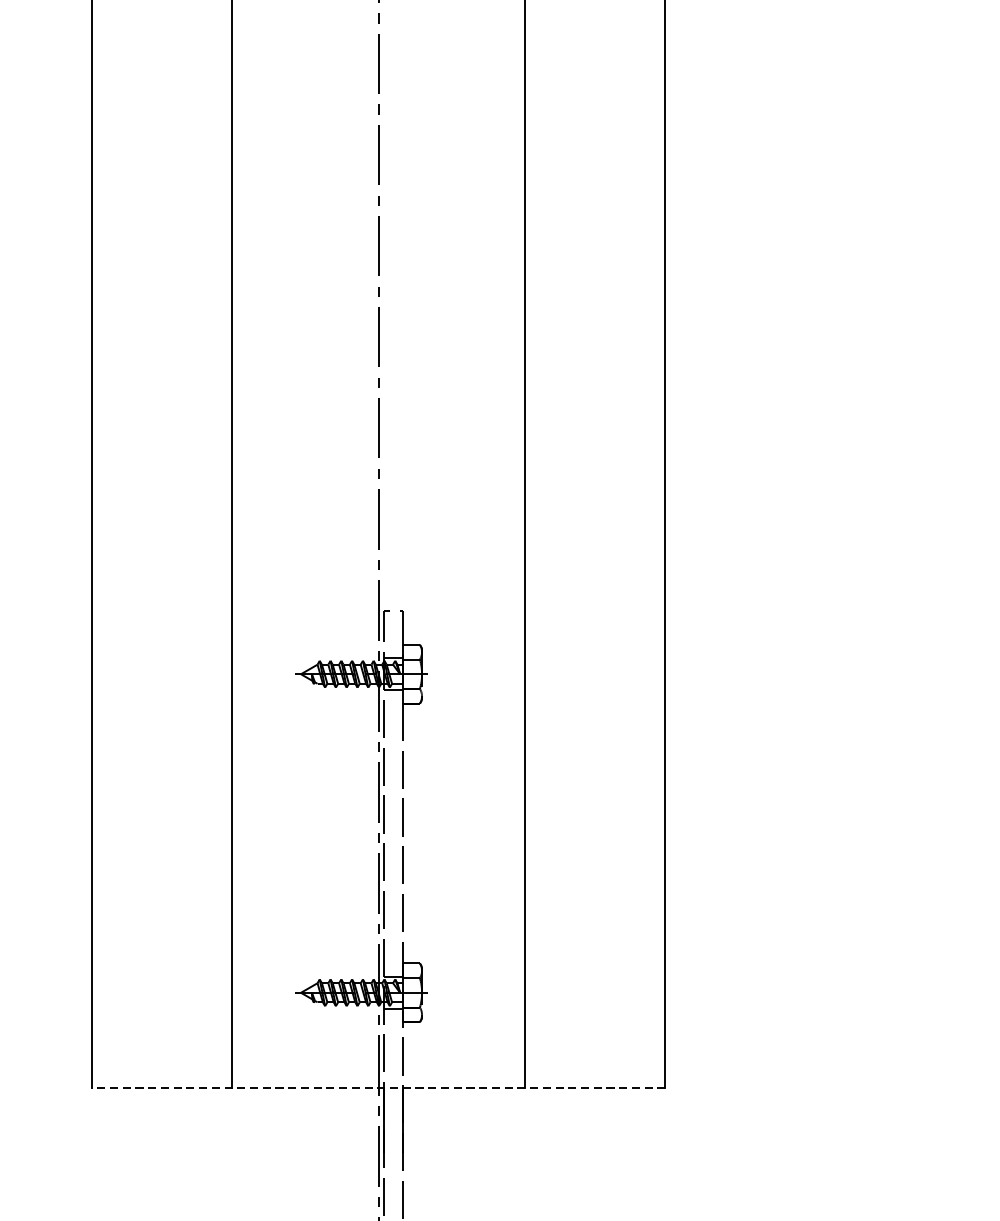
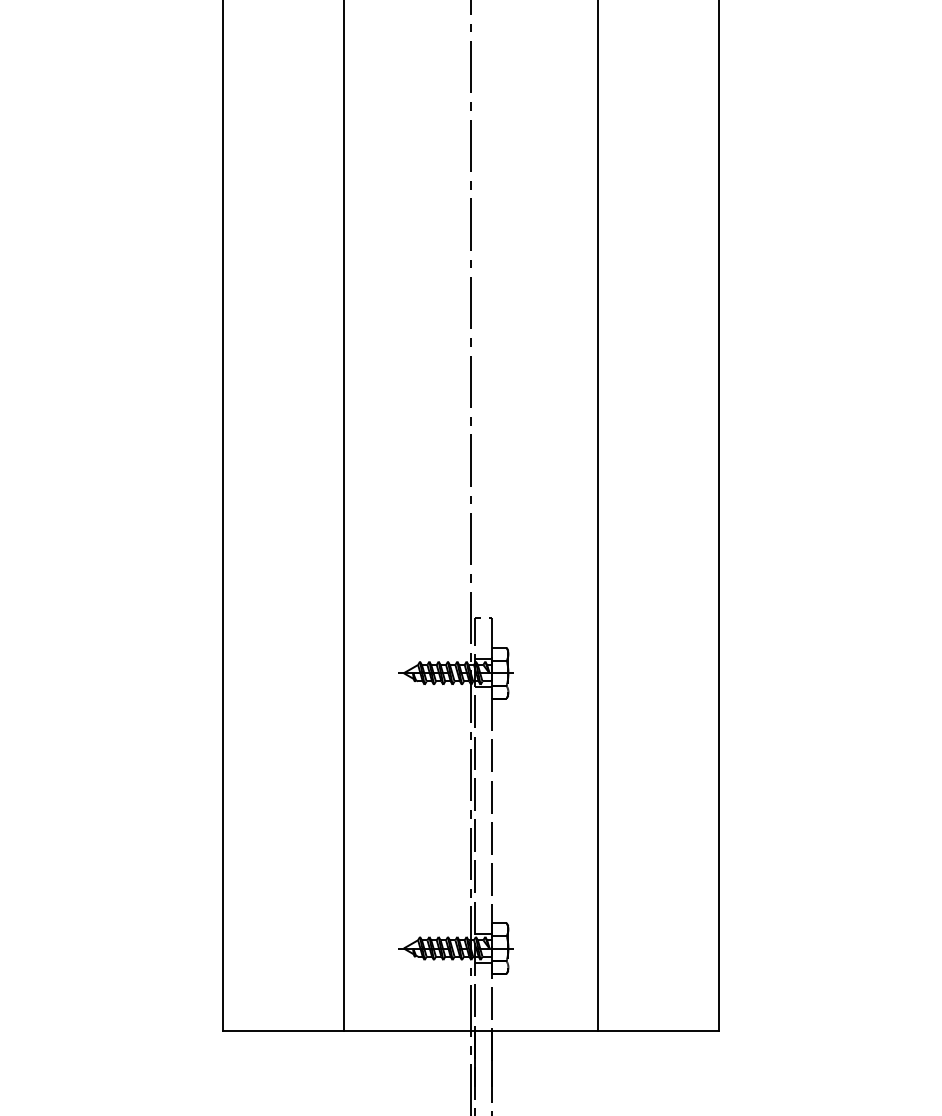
line: (378, 1088) -> (470, 1031), dashed -> solid

